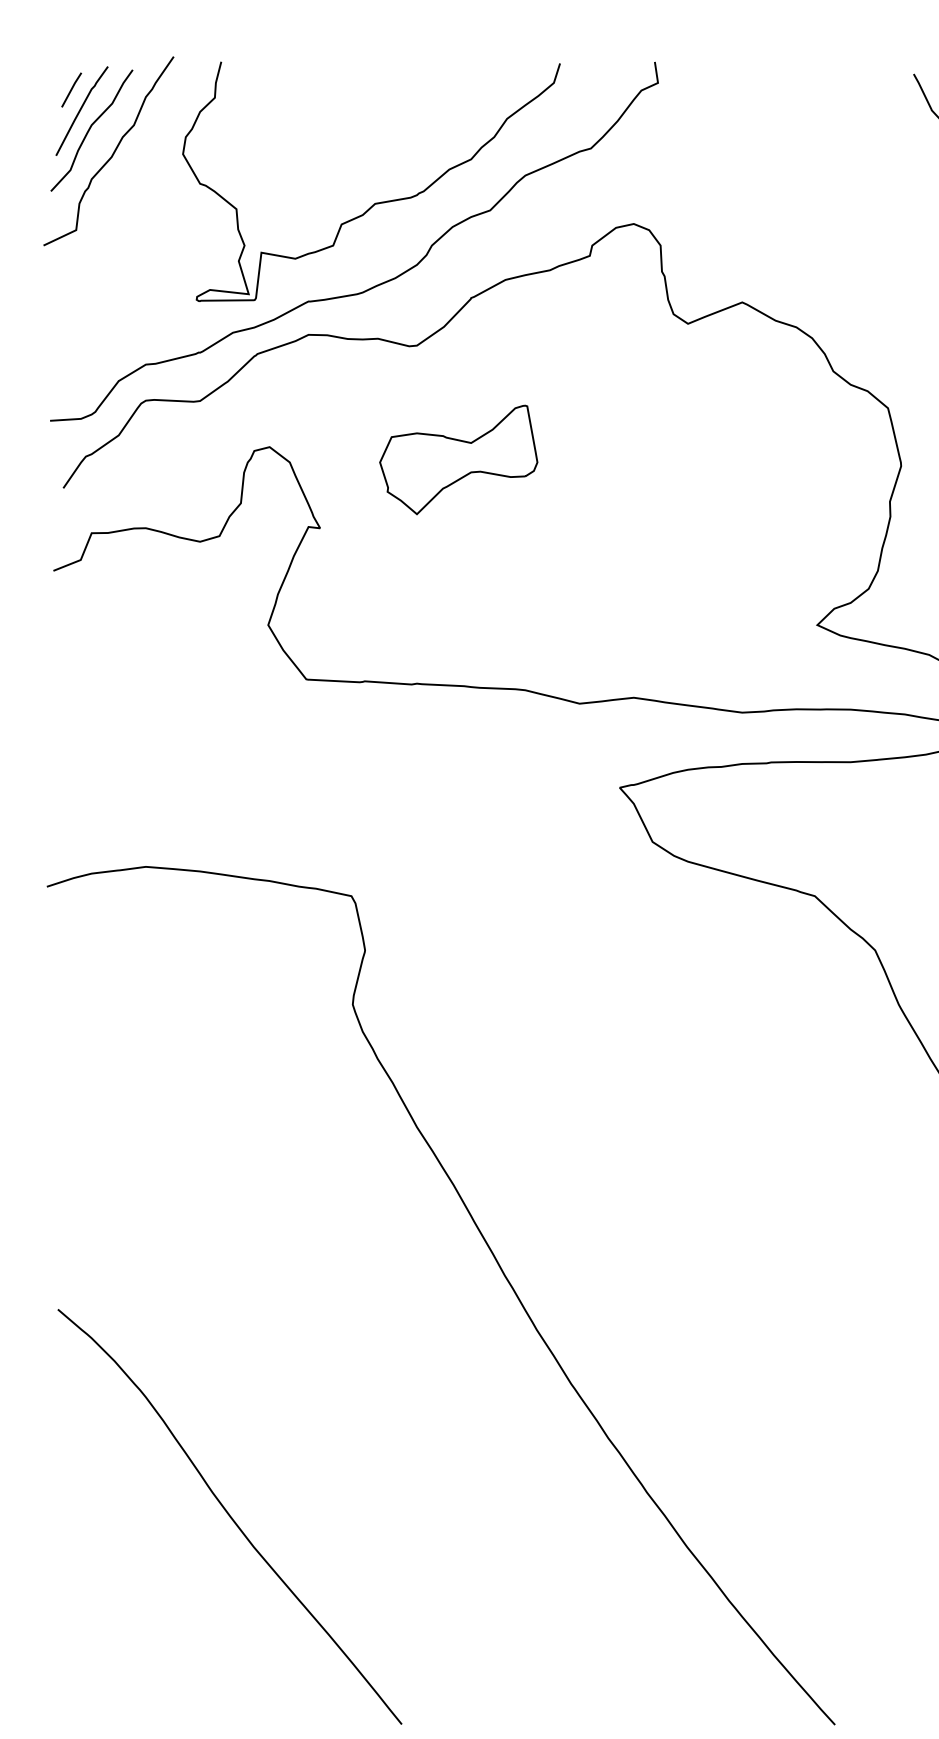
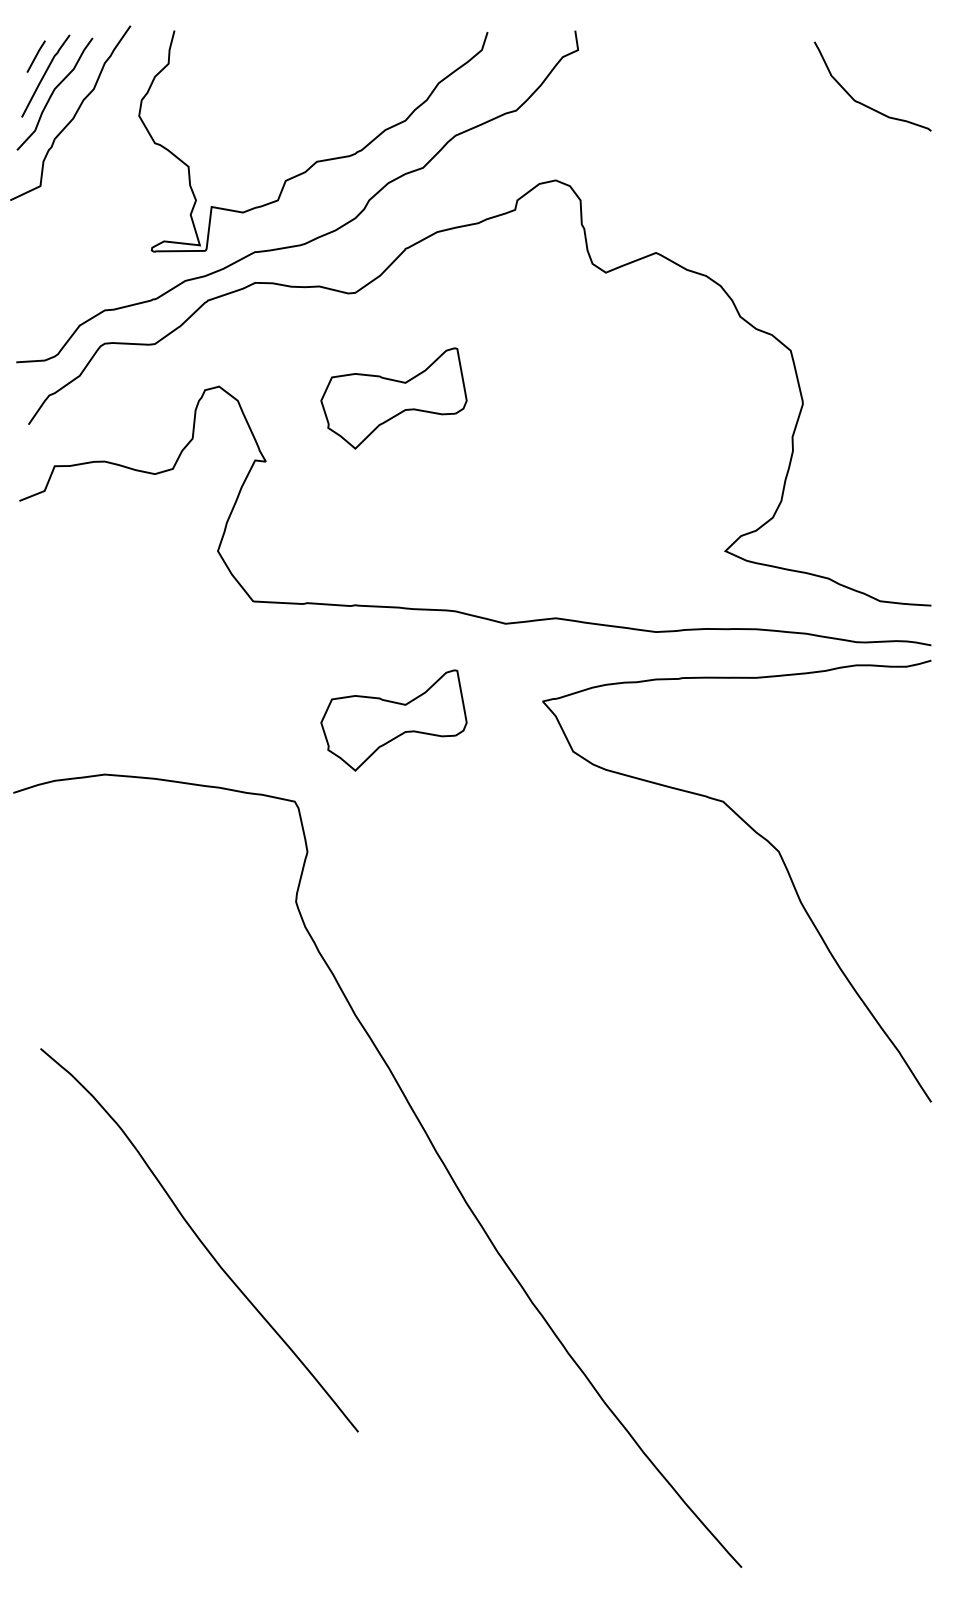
part: (458, 808) -> (393, 720), added
curve: (229, 1517) -> (199, 1240), moved

